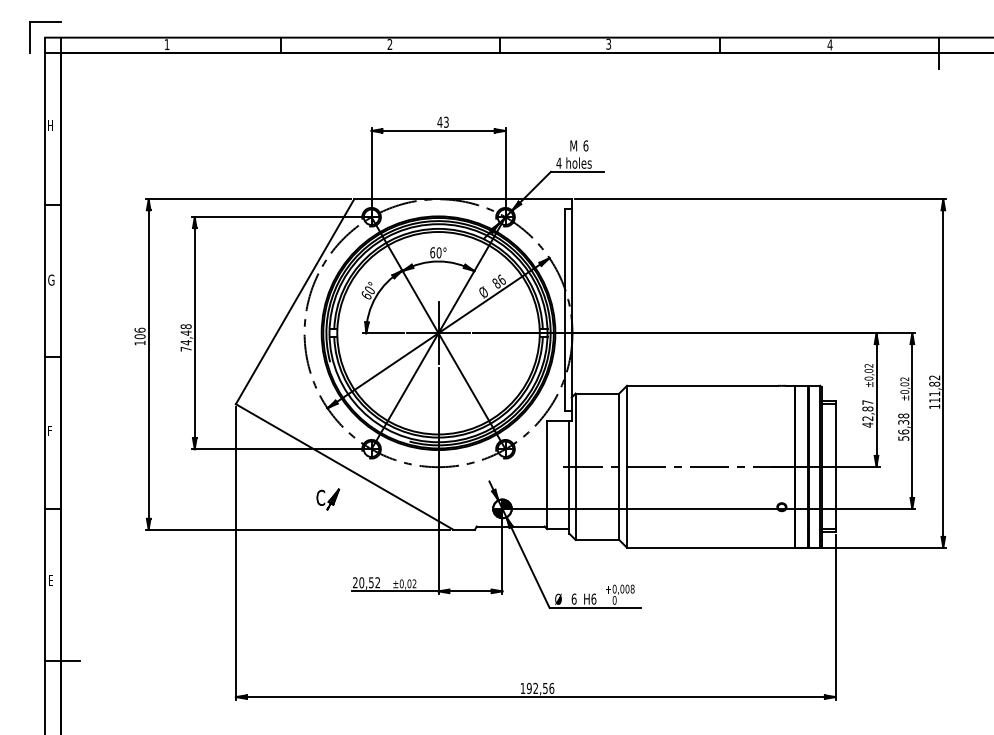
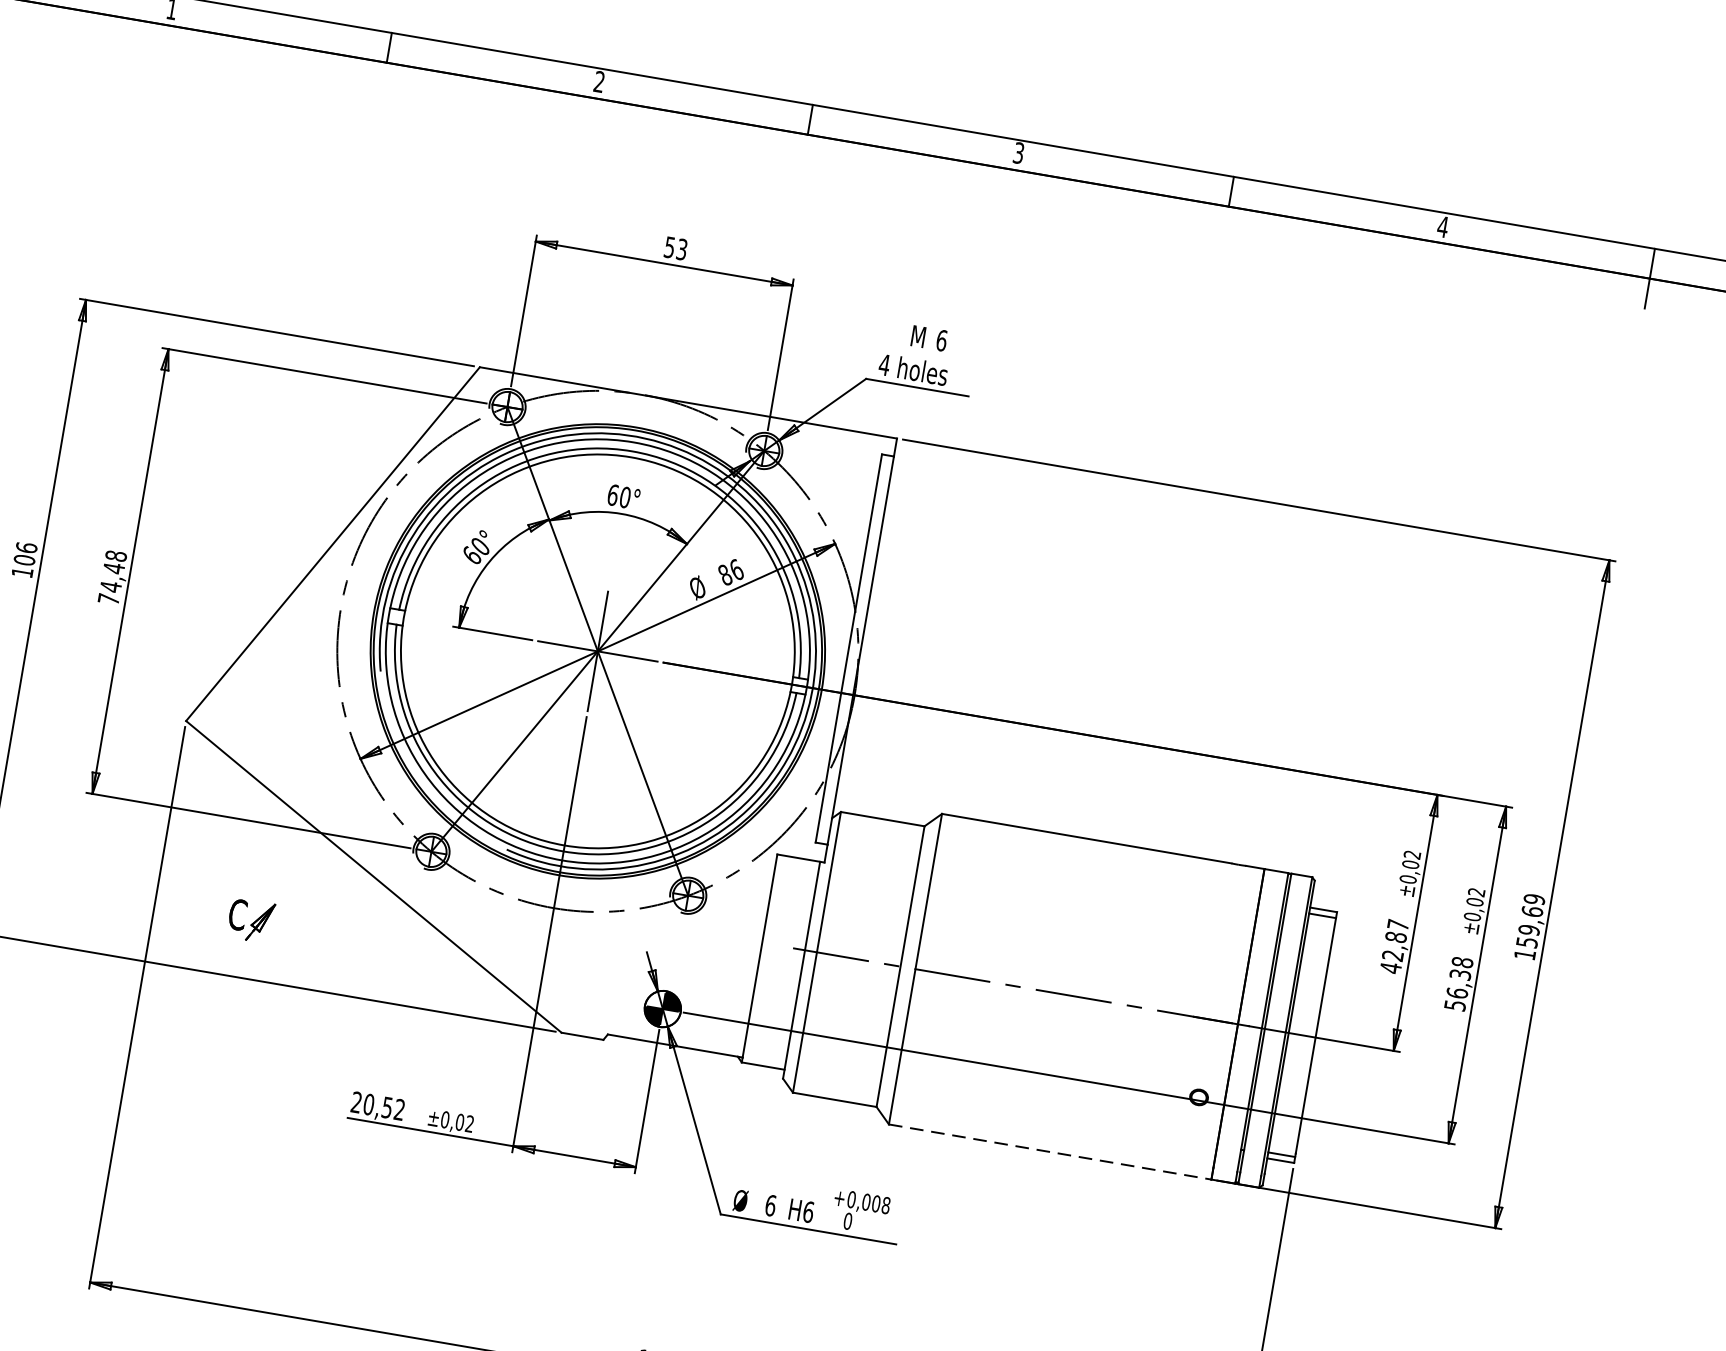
text: (439, 121) -> (669, 245), 43 -> 53
text: (934, 388) -> (1530, 919), 111,82 -> 159,69
part: (328, 499) -> (251, 920), moved
line: (711, 547) -> (1050, 1151), solid -> dashed

